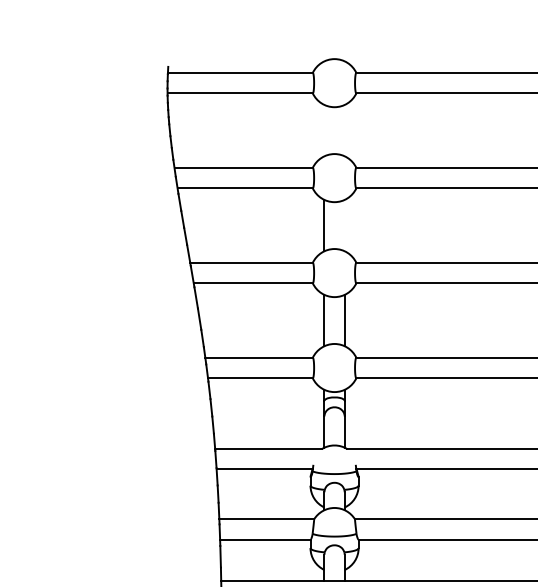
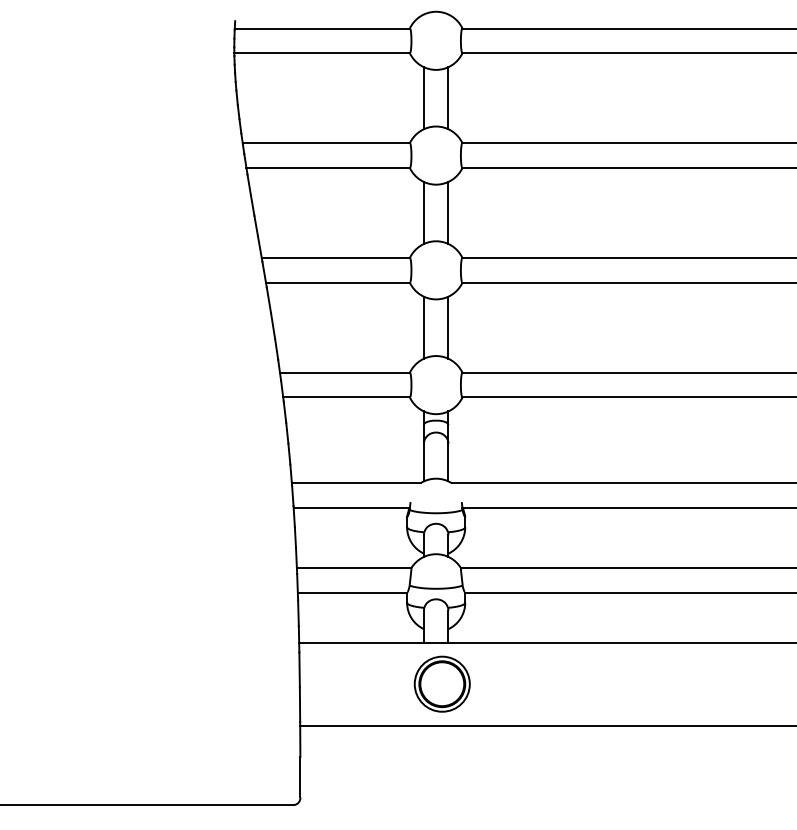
line: (324, 130) -> (423, 98), added
line: (344, 130) -> (448, 98), added
line: (344, 225) -> (448, 212), added

